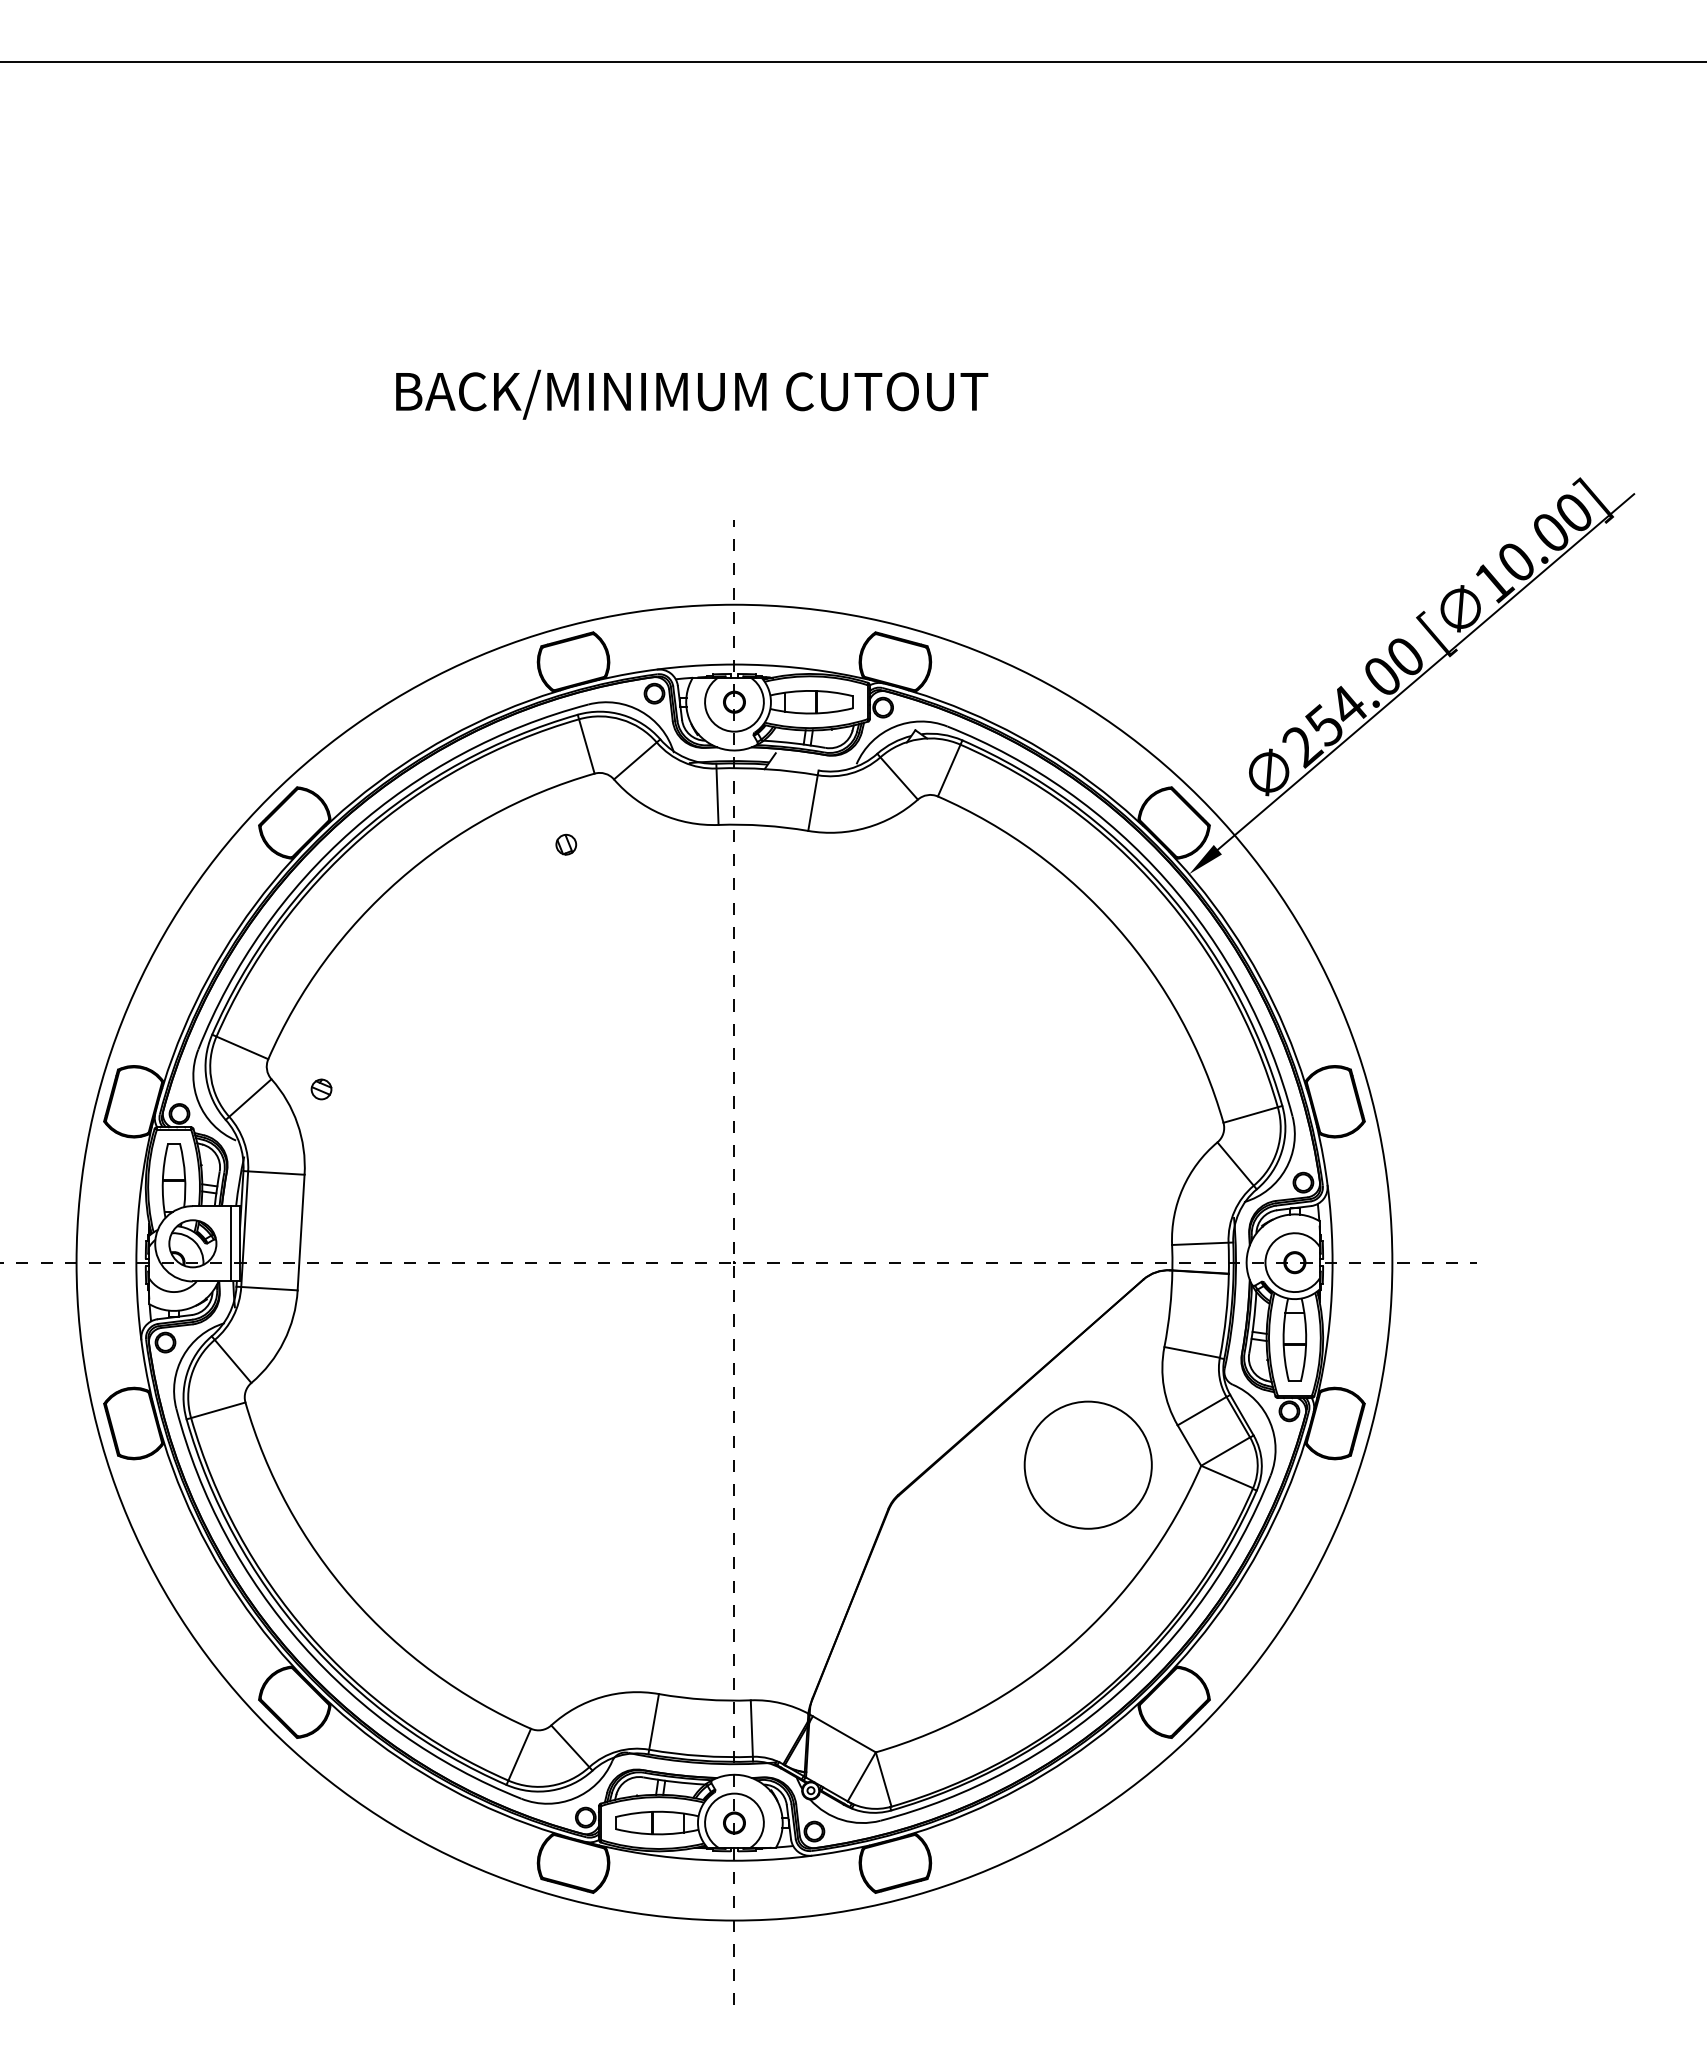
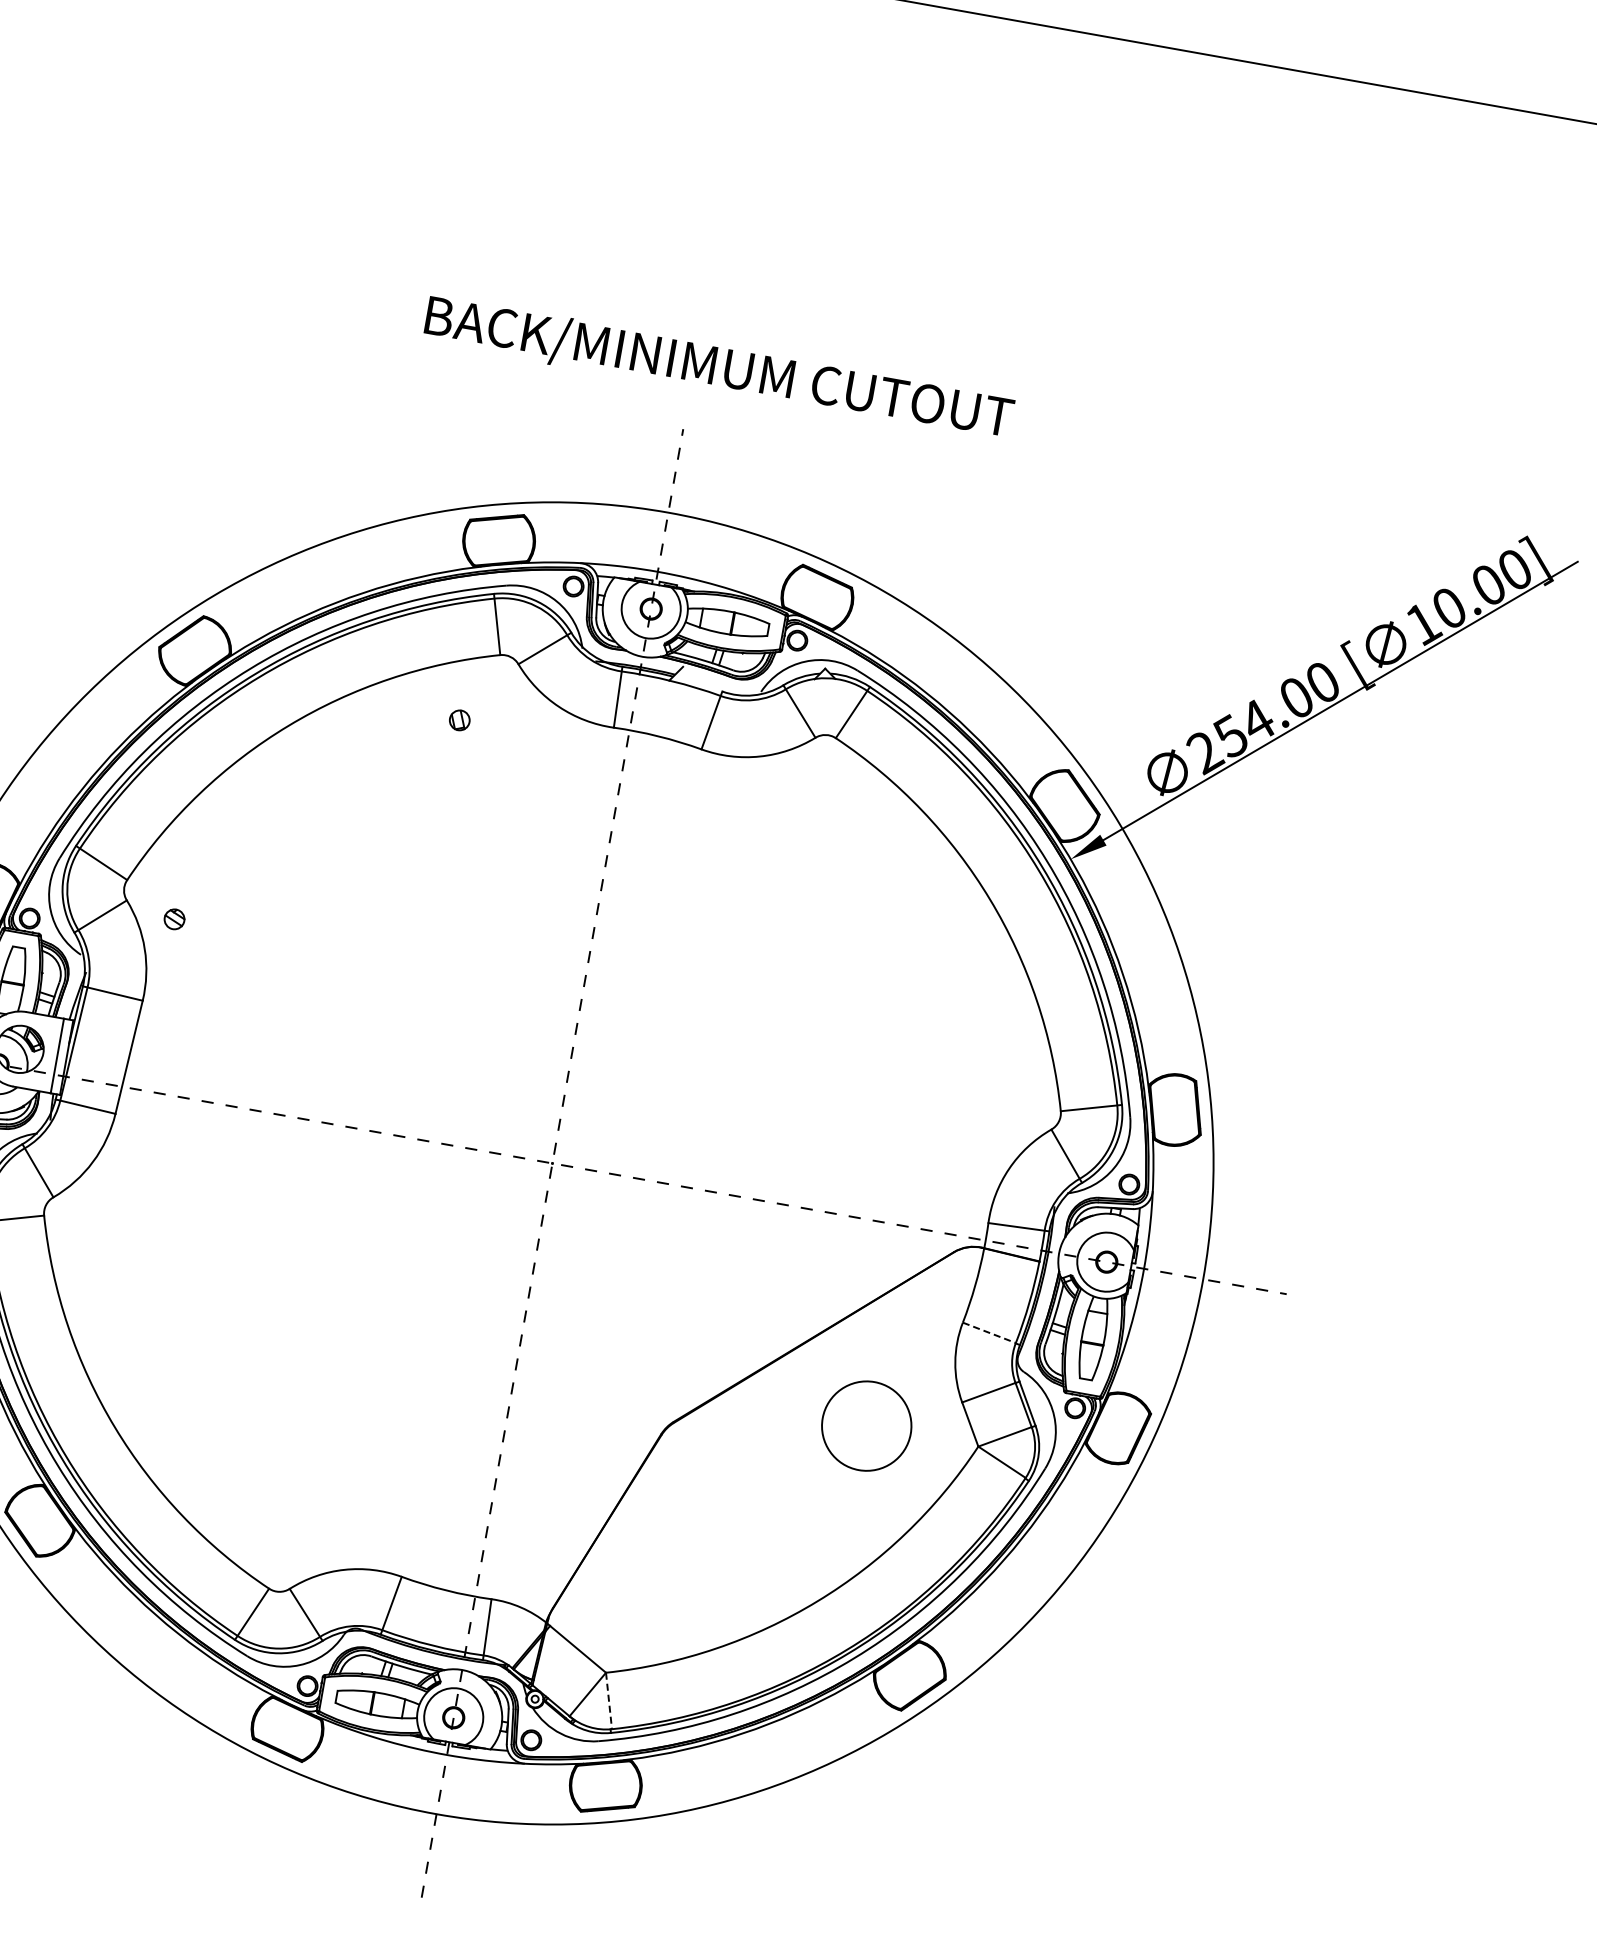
text: (692, 394) -> (719, 369), moved
line: (1192, 1352) -> (989, 1332), solid -> dashed
circle: (1087, 1464) -> (866, 1425), size x0.7
line: (883, 1780) -> (608, 1701), solid -> dashed

